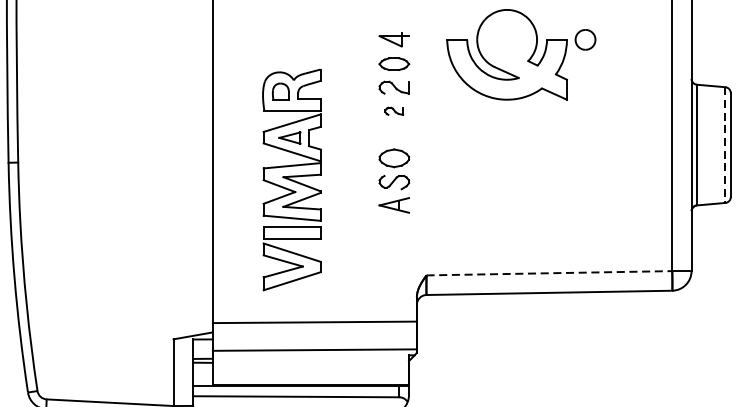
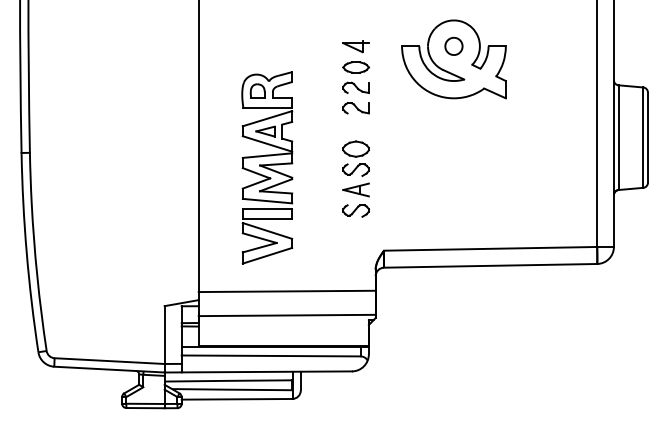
part: (584, 38) -> (453, 45), moved
part: (393, 111) -> (355, 108), size x1.67
line: (725, 146) -> (643, 138), dashed -> solid
part: (393, 229) -> (355, 210), added
line: (549, 272) -> (490, 248), dashed -> solid

